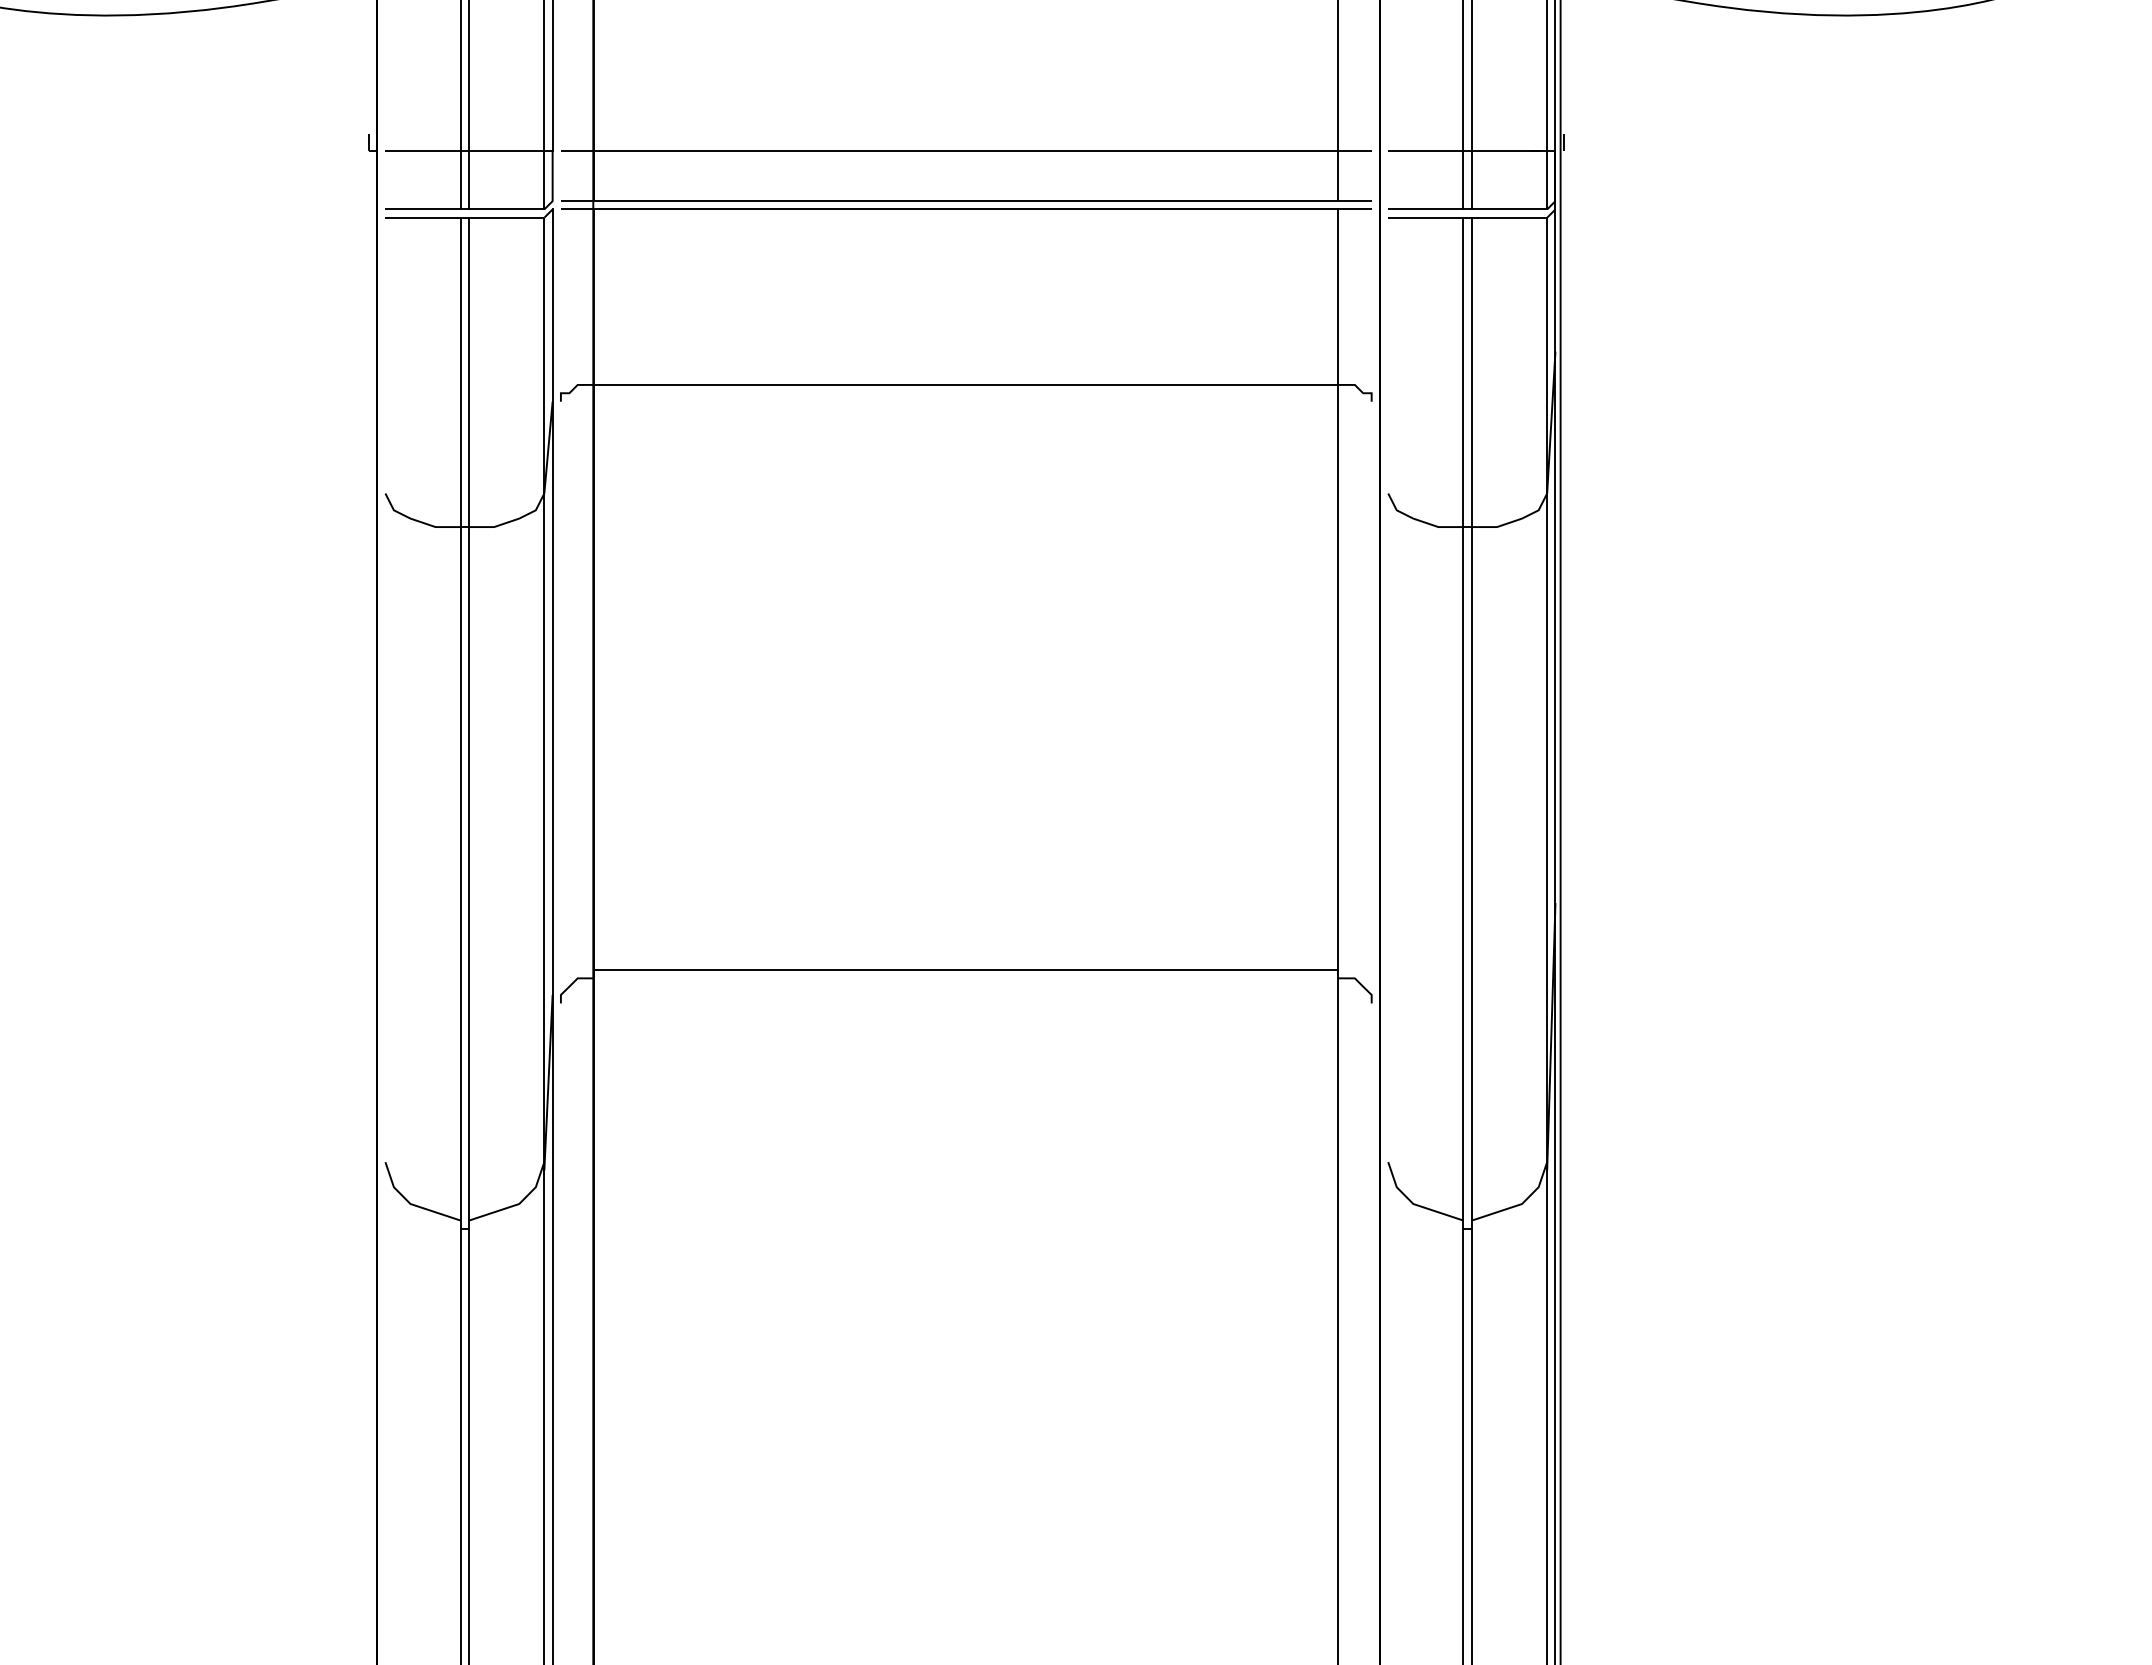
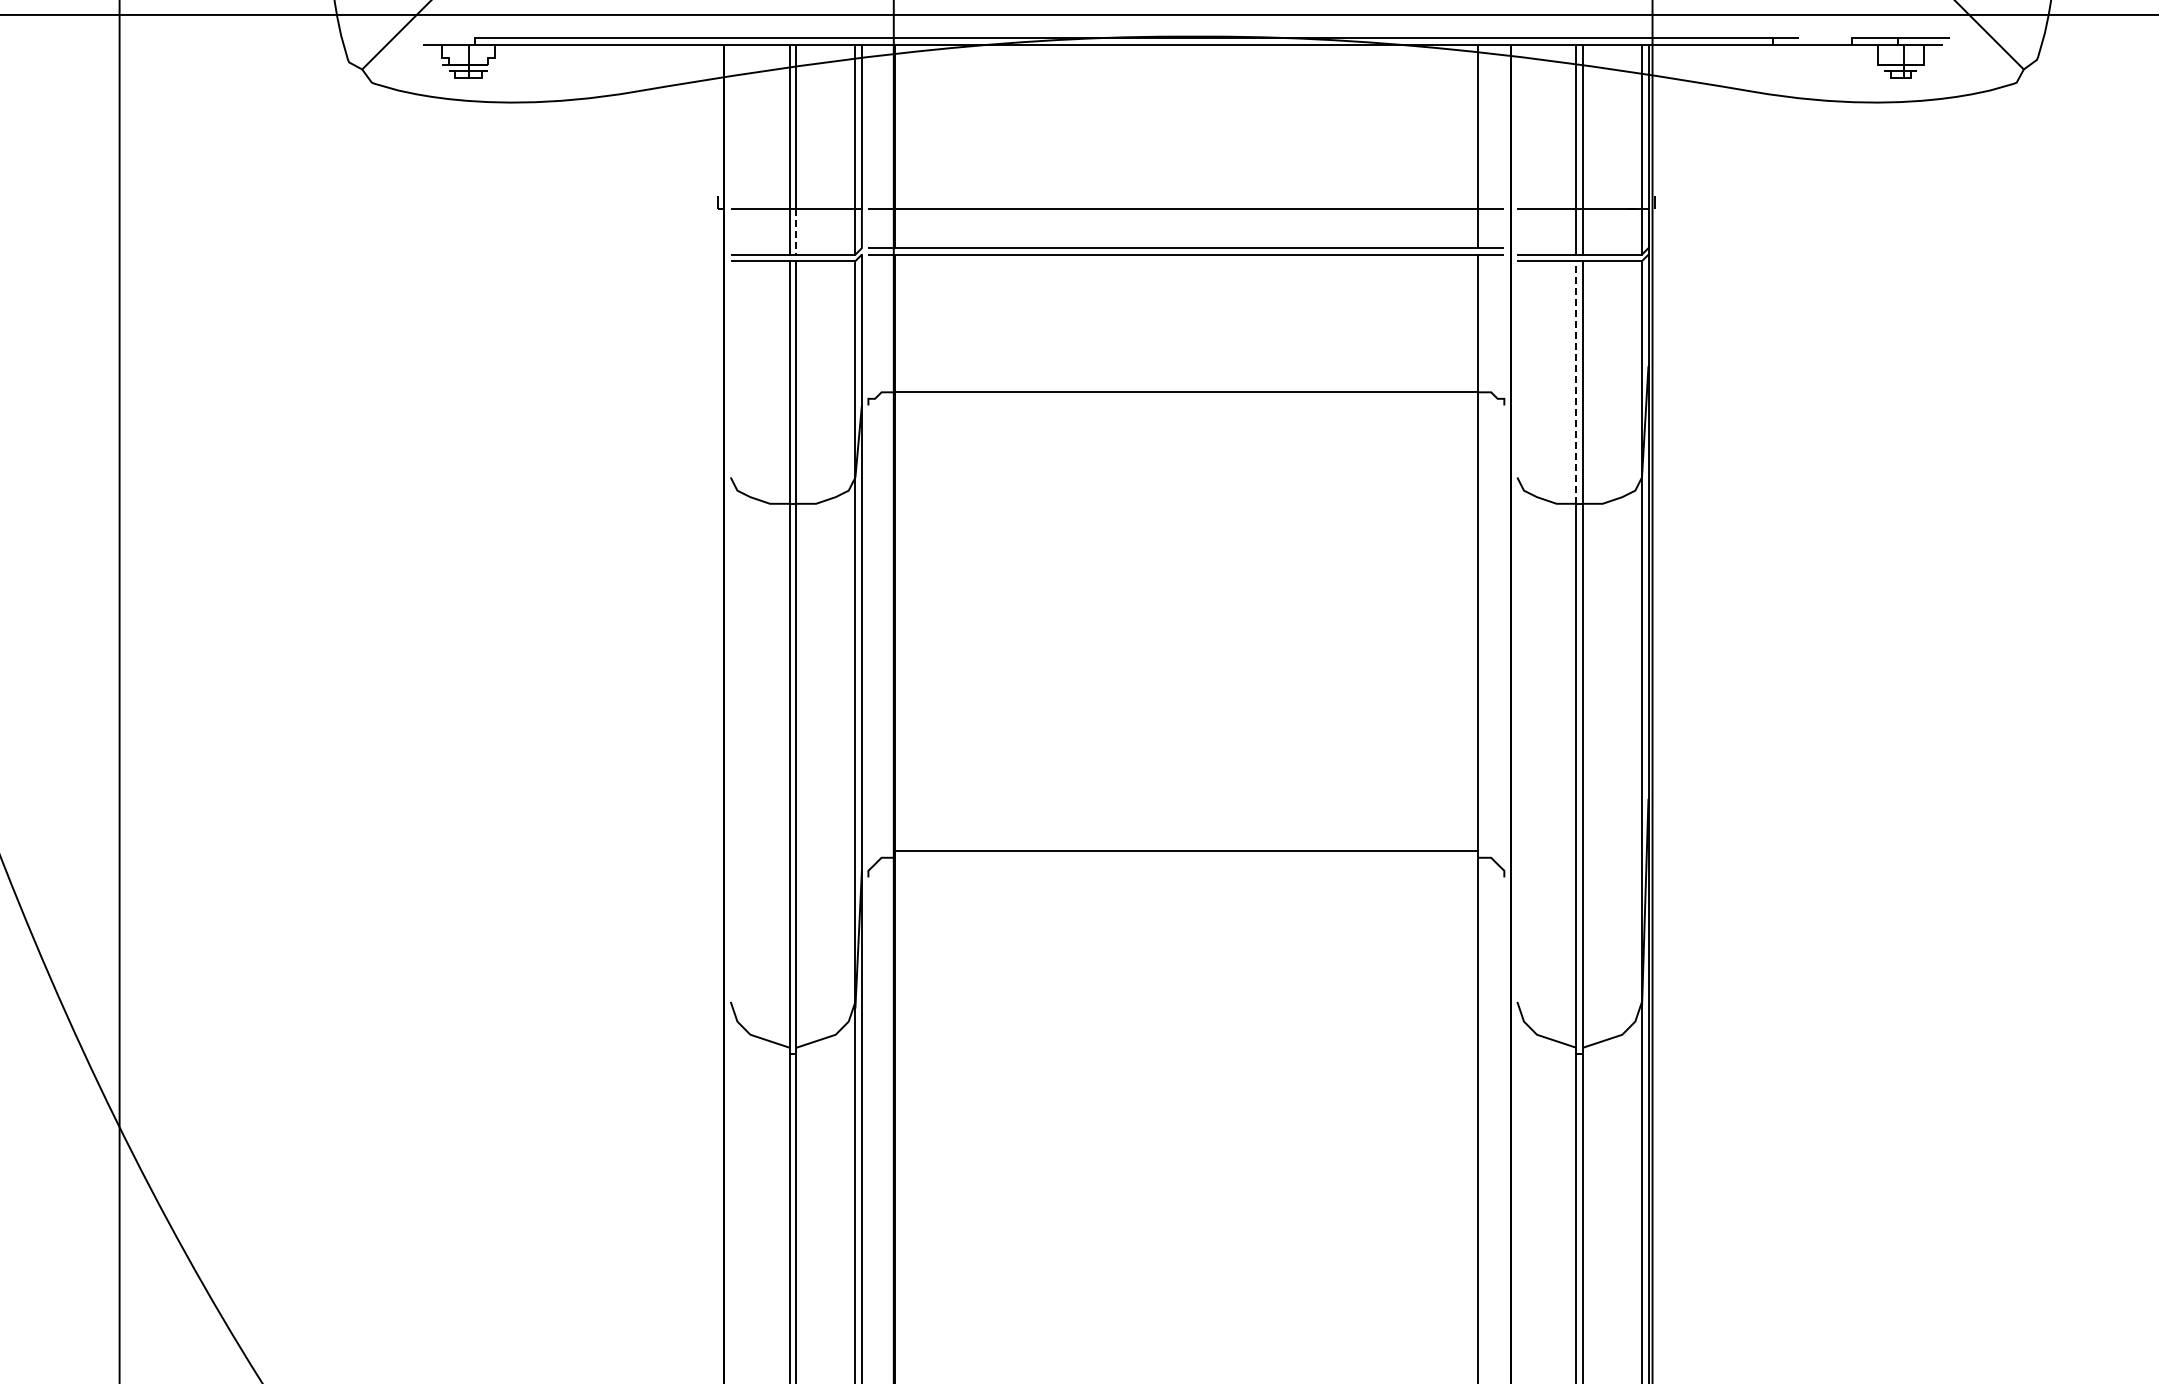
line: (469, 179) -> (796, 231), solid -> dashed
line: (1463, 368) -> (1576, 379), solid -> dashed

